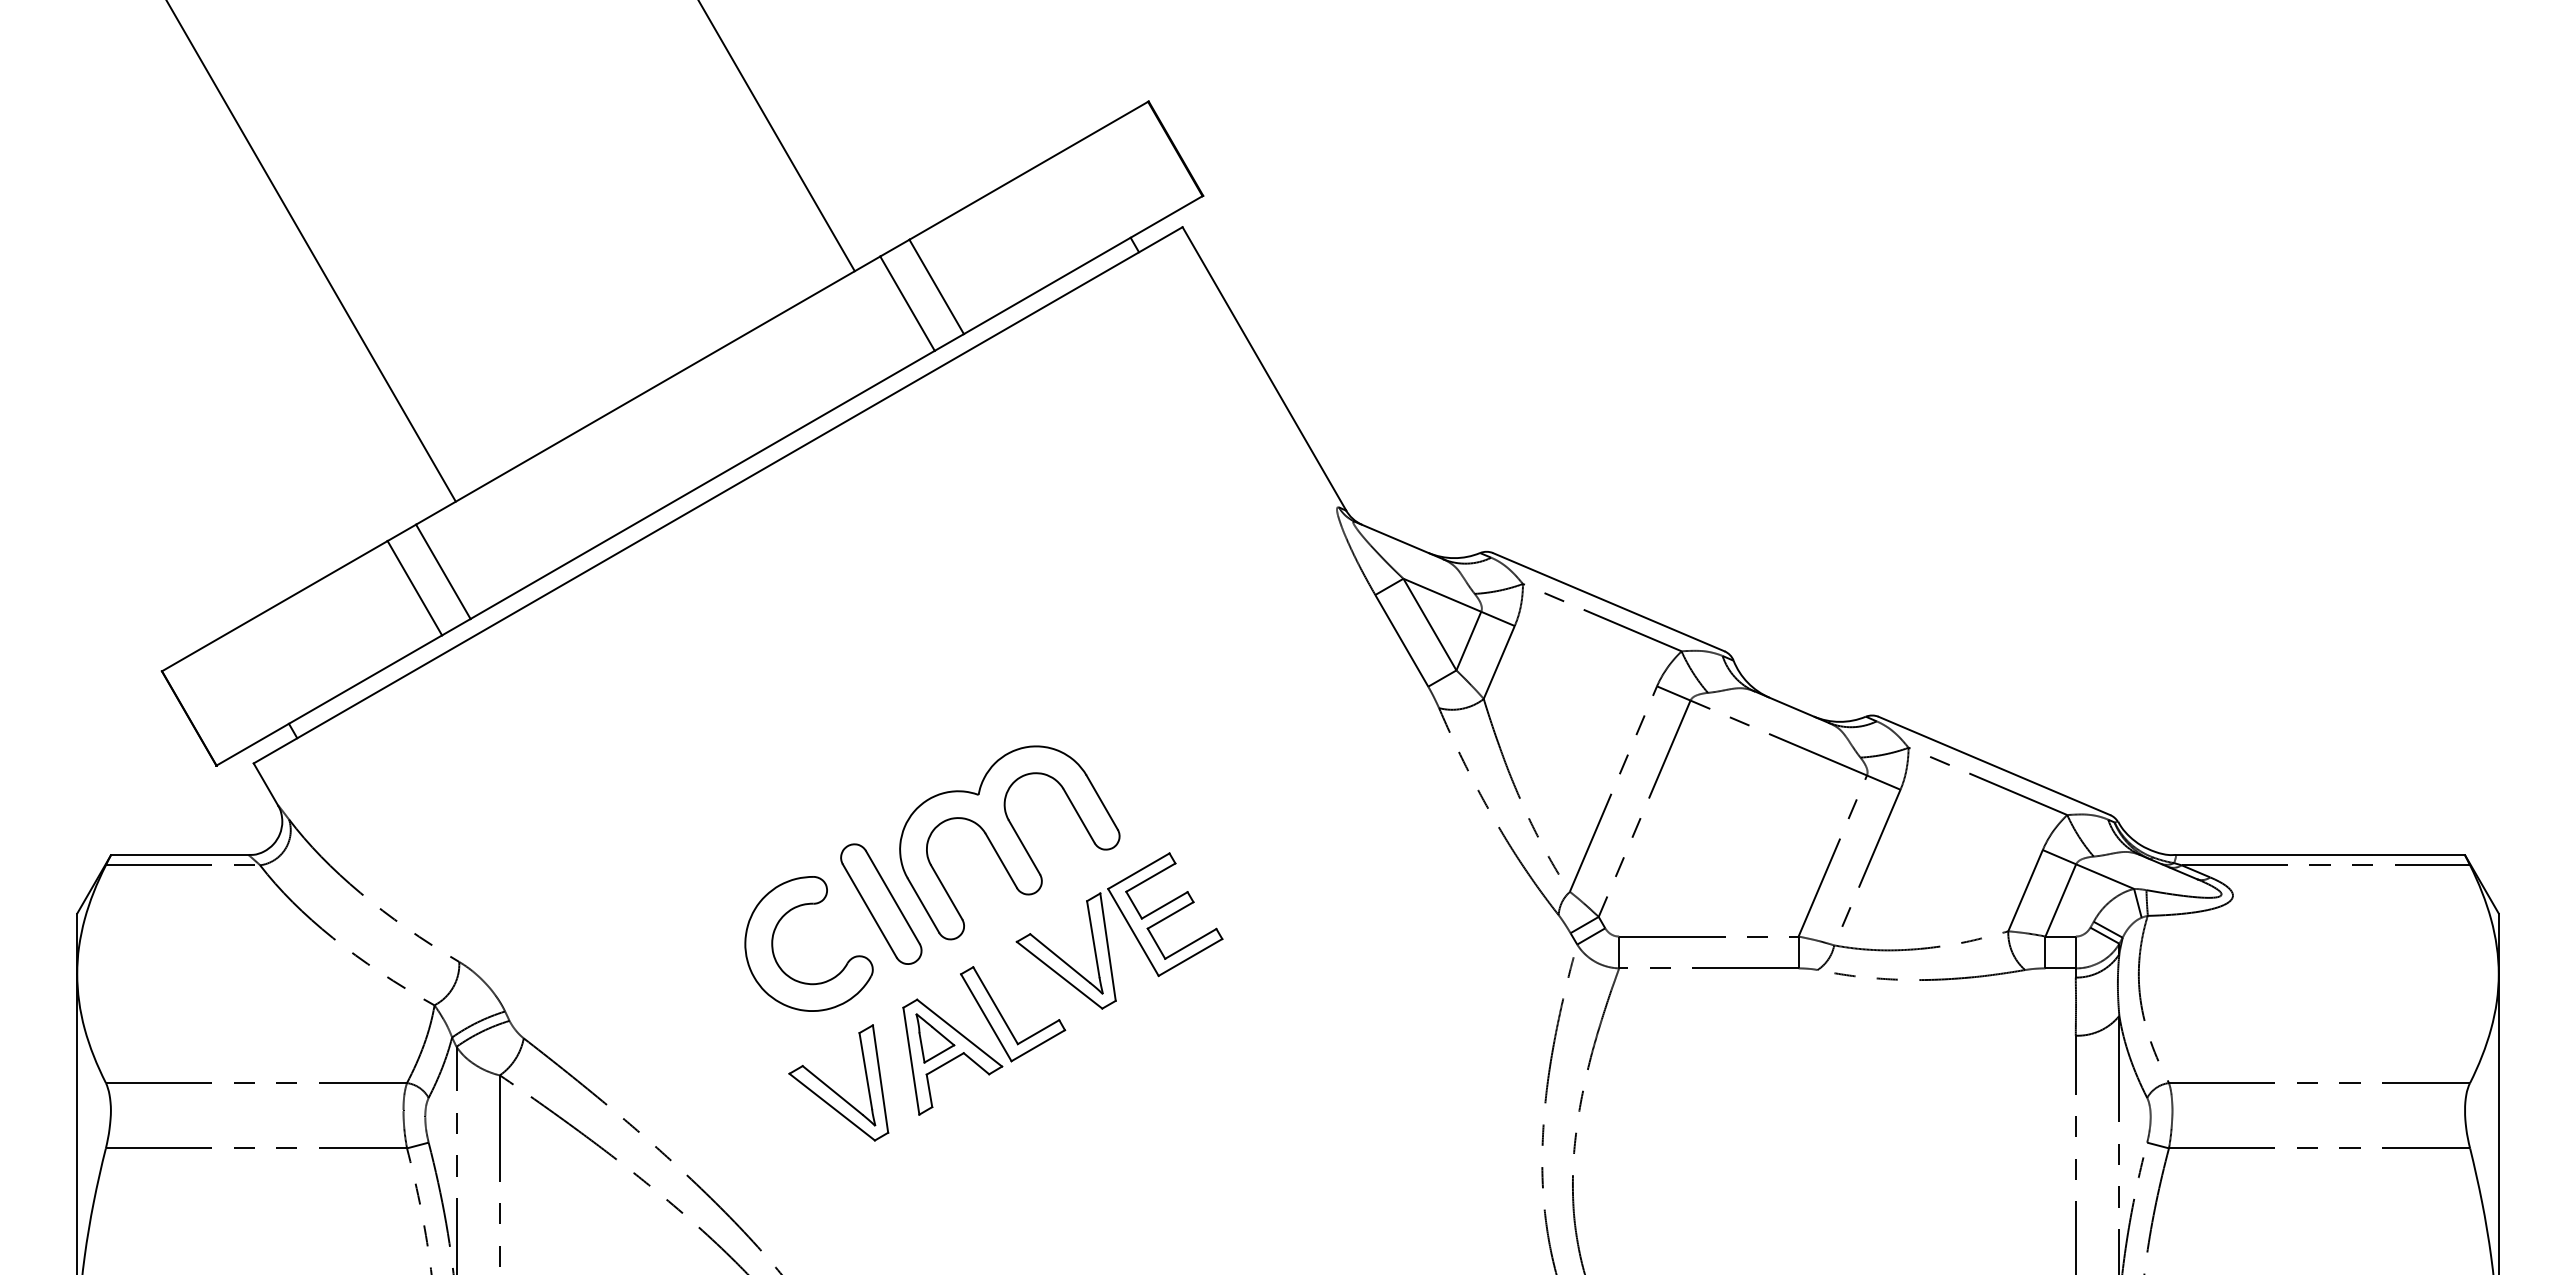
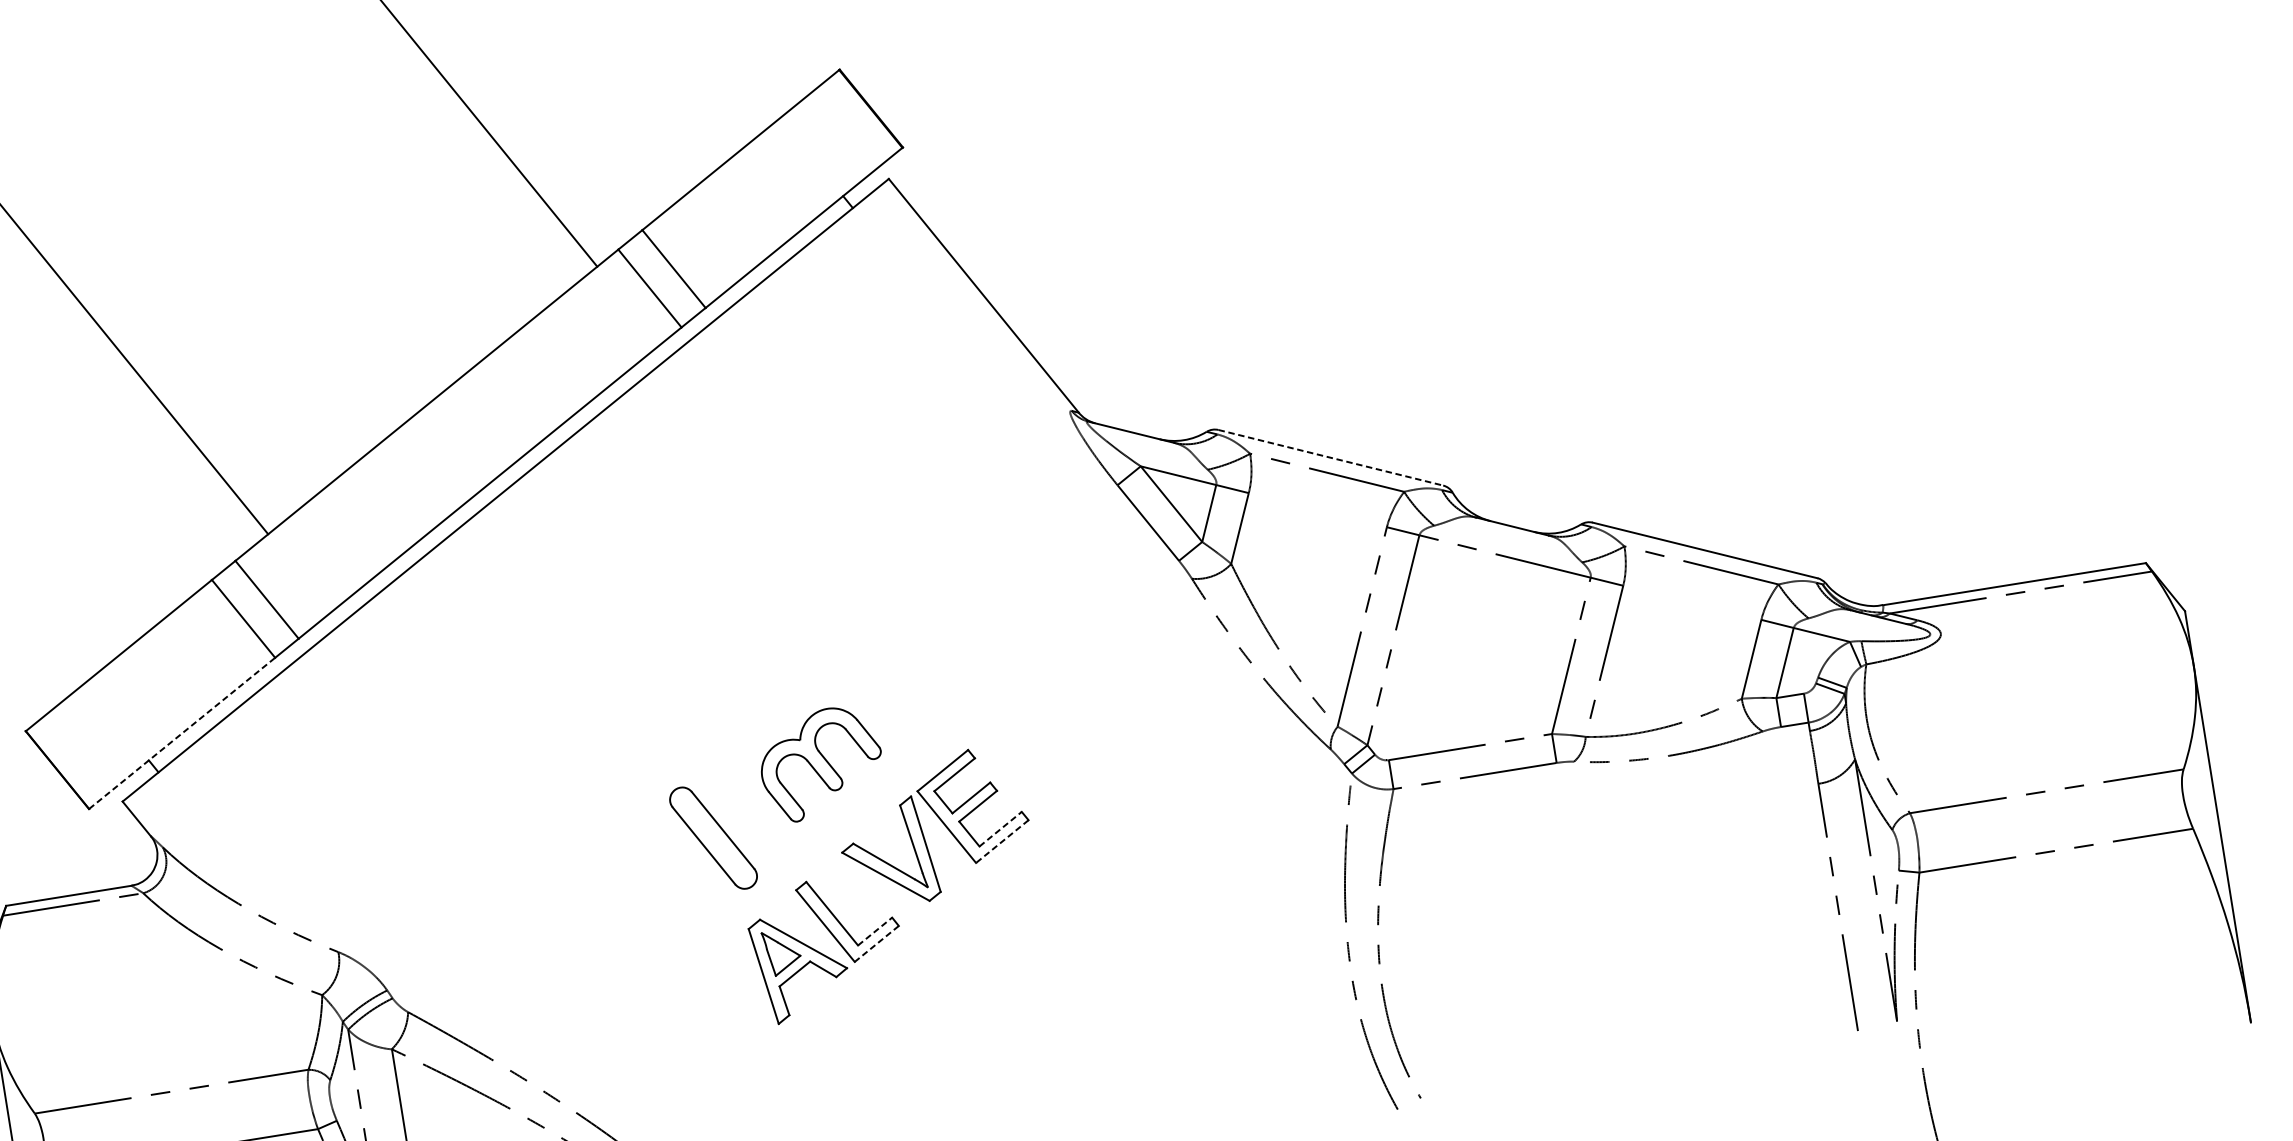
line: (1608, 602) -> (1330, 458), solid -> dashed
line: (329, 700) -> (182, 733), solid -> dashed
part: (1009, 842) -> (821, 763), size x0.6
part: (773, 943) -> (621, 889), removed
line: (1190, 943) -> (1000, 828), solid -> dashed
line: (1190, 957) -> (1002, 841), solid -> dashed
line: (1038, 1032) -> (875, 931), solid -> dashed
line: (1038, 1045) -> (876, 943), solid -> dashed
part: (833, 1089) -> (697, 1013), removed

